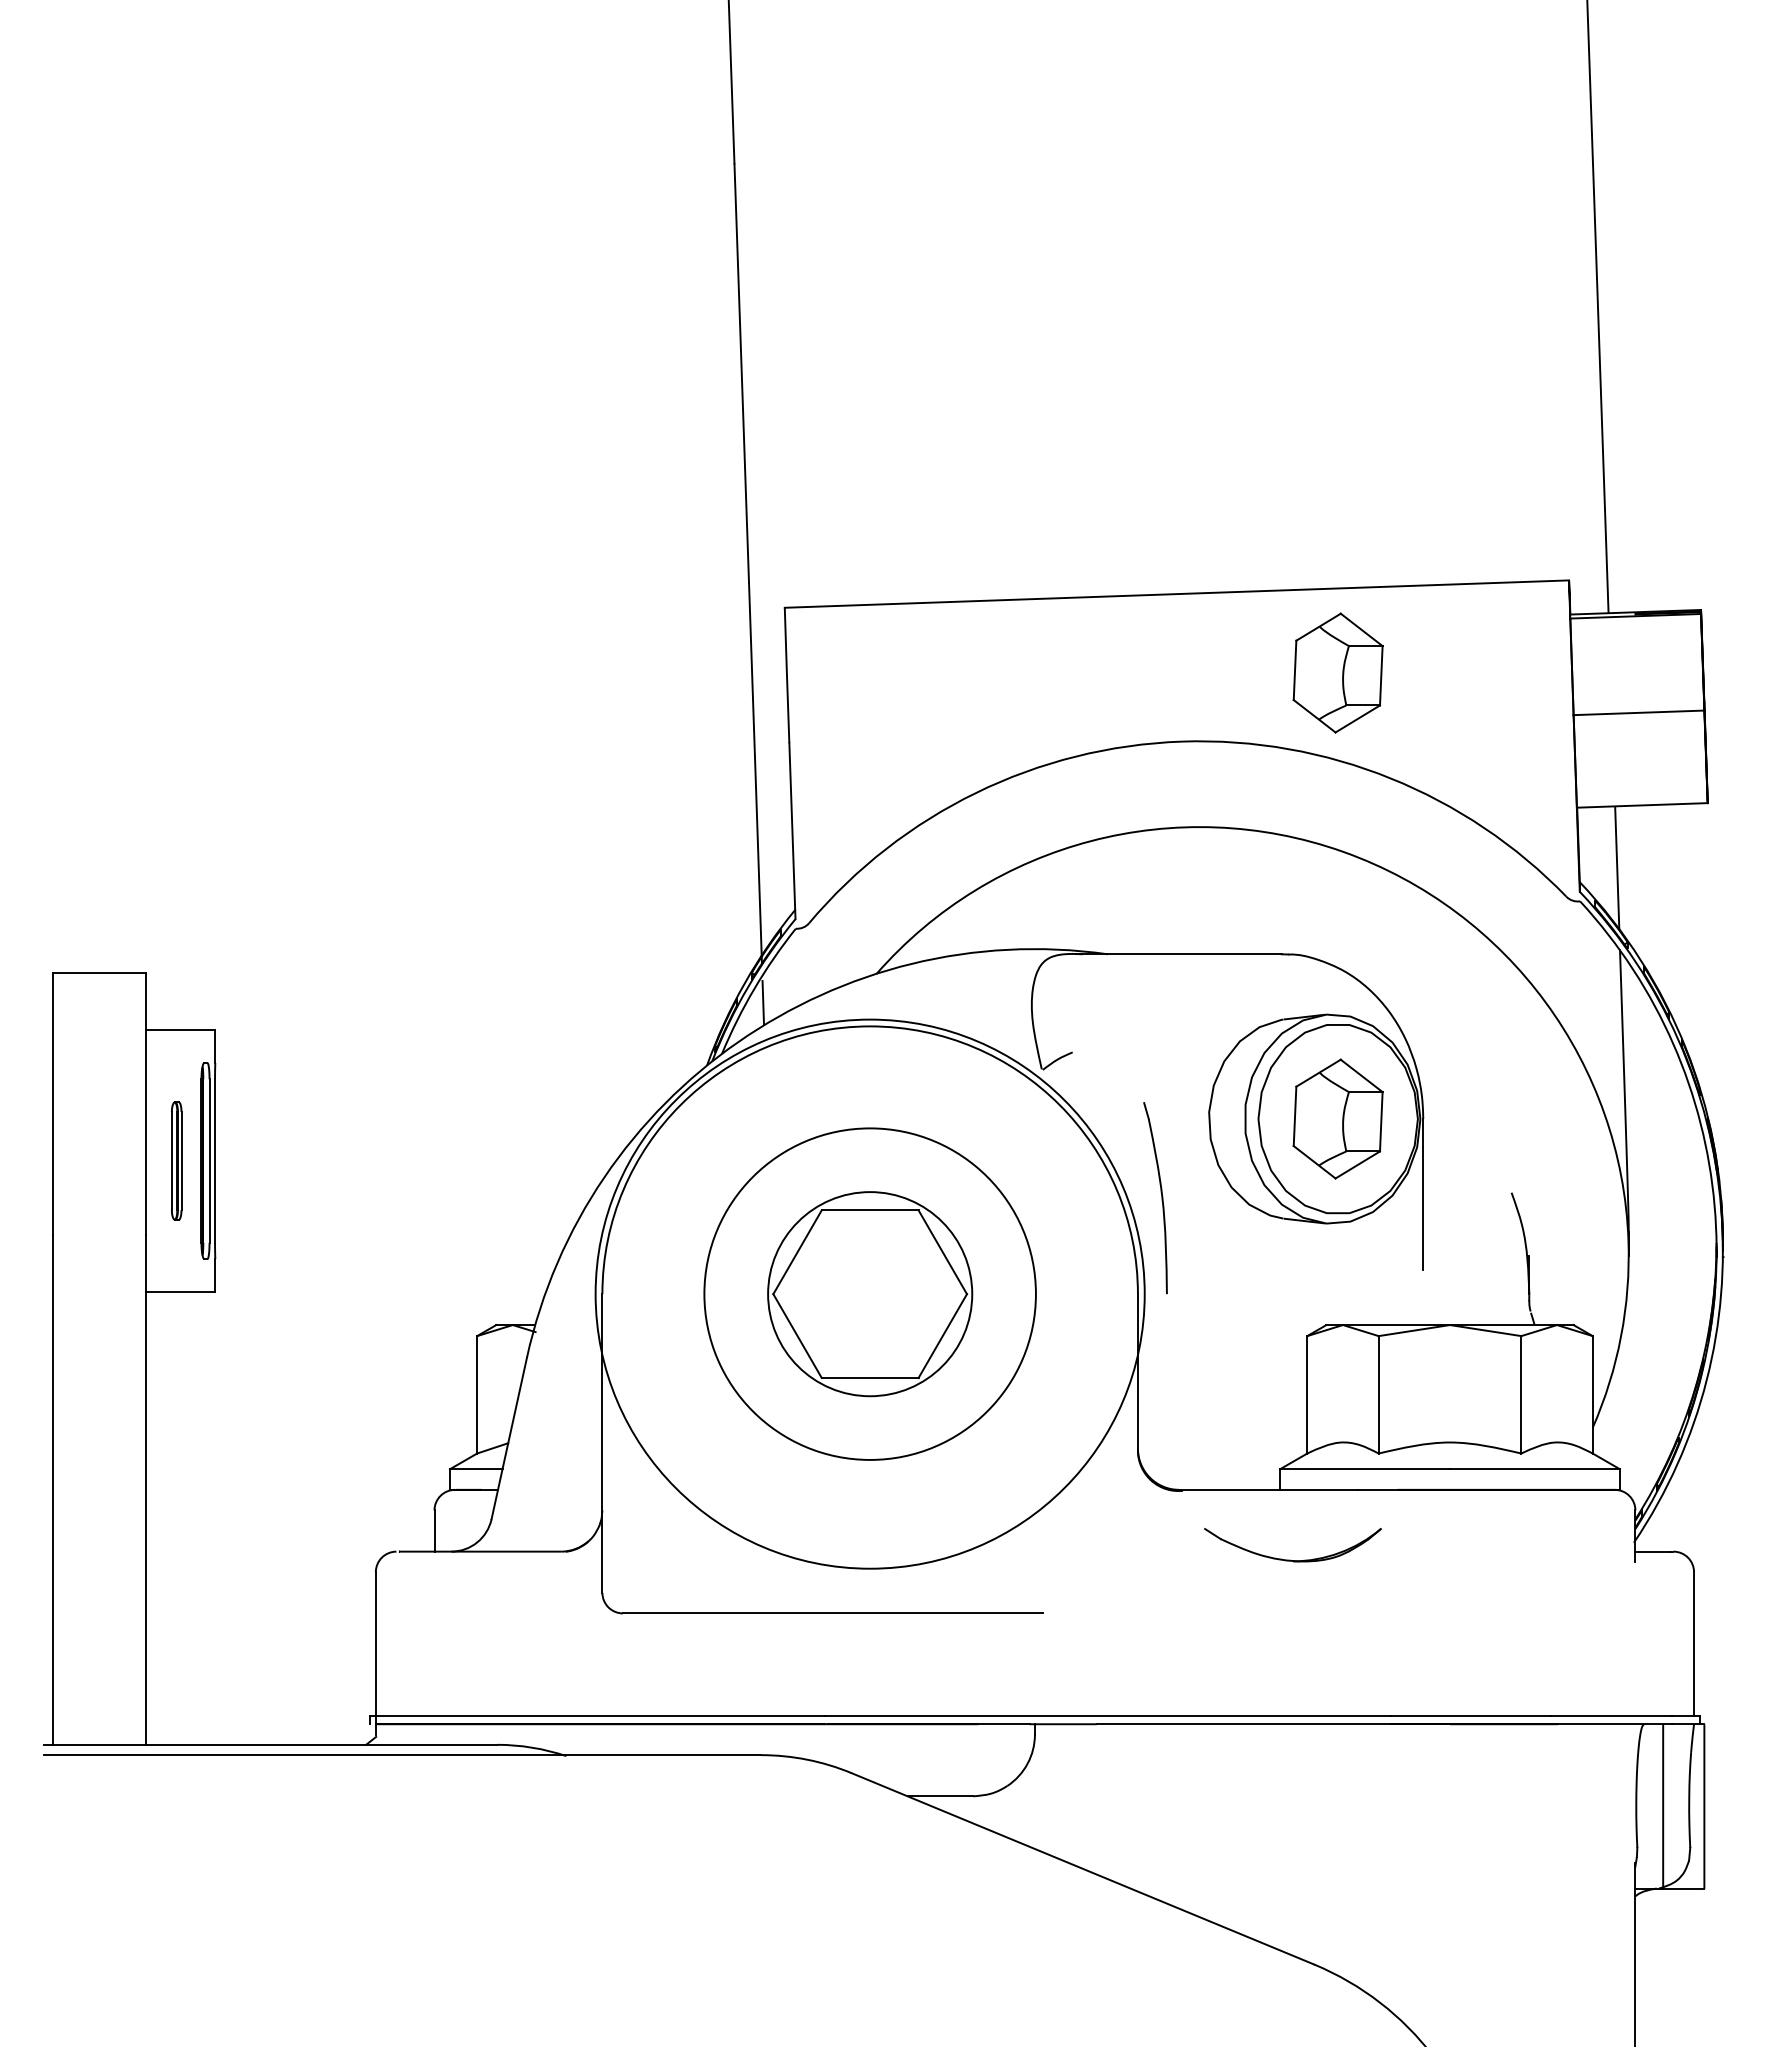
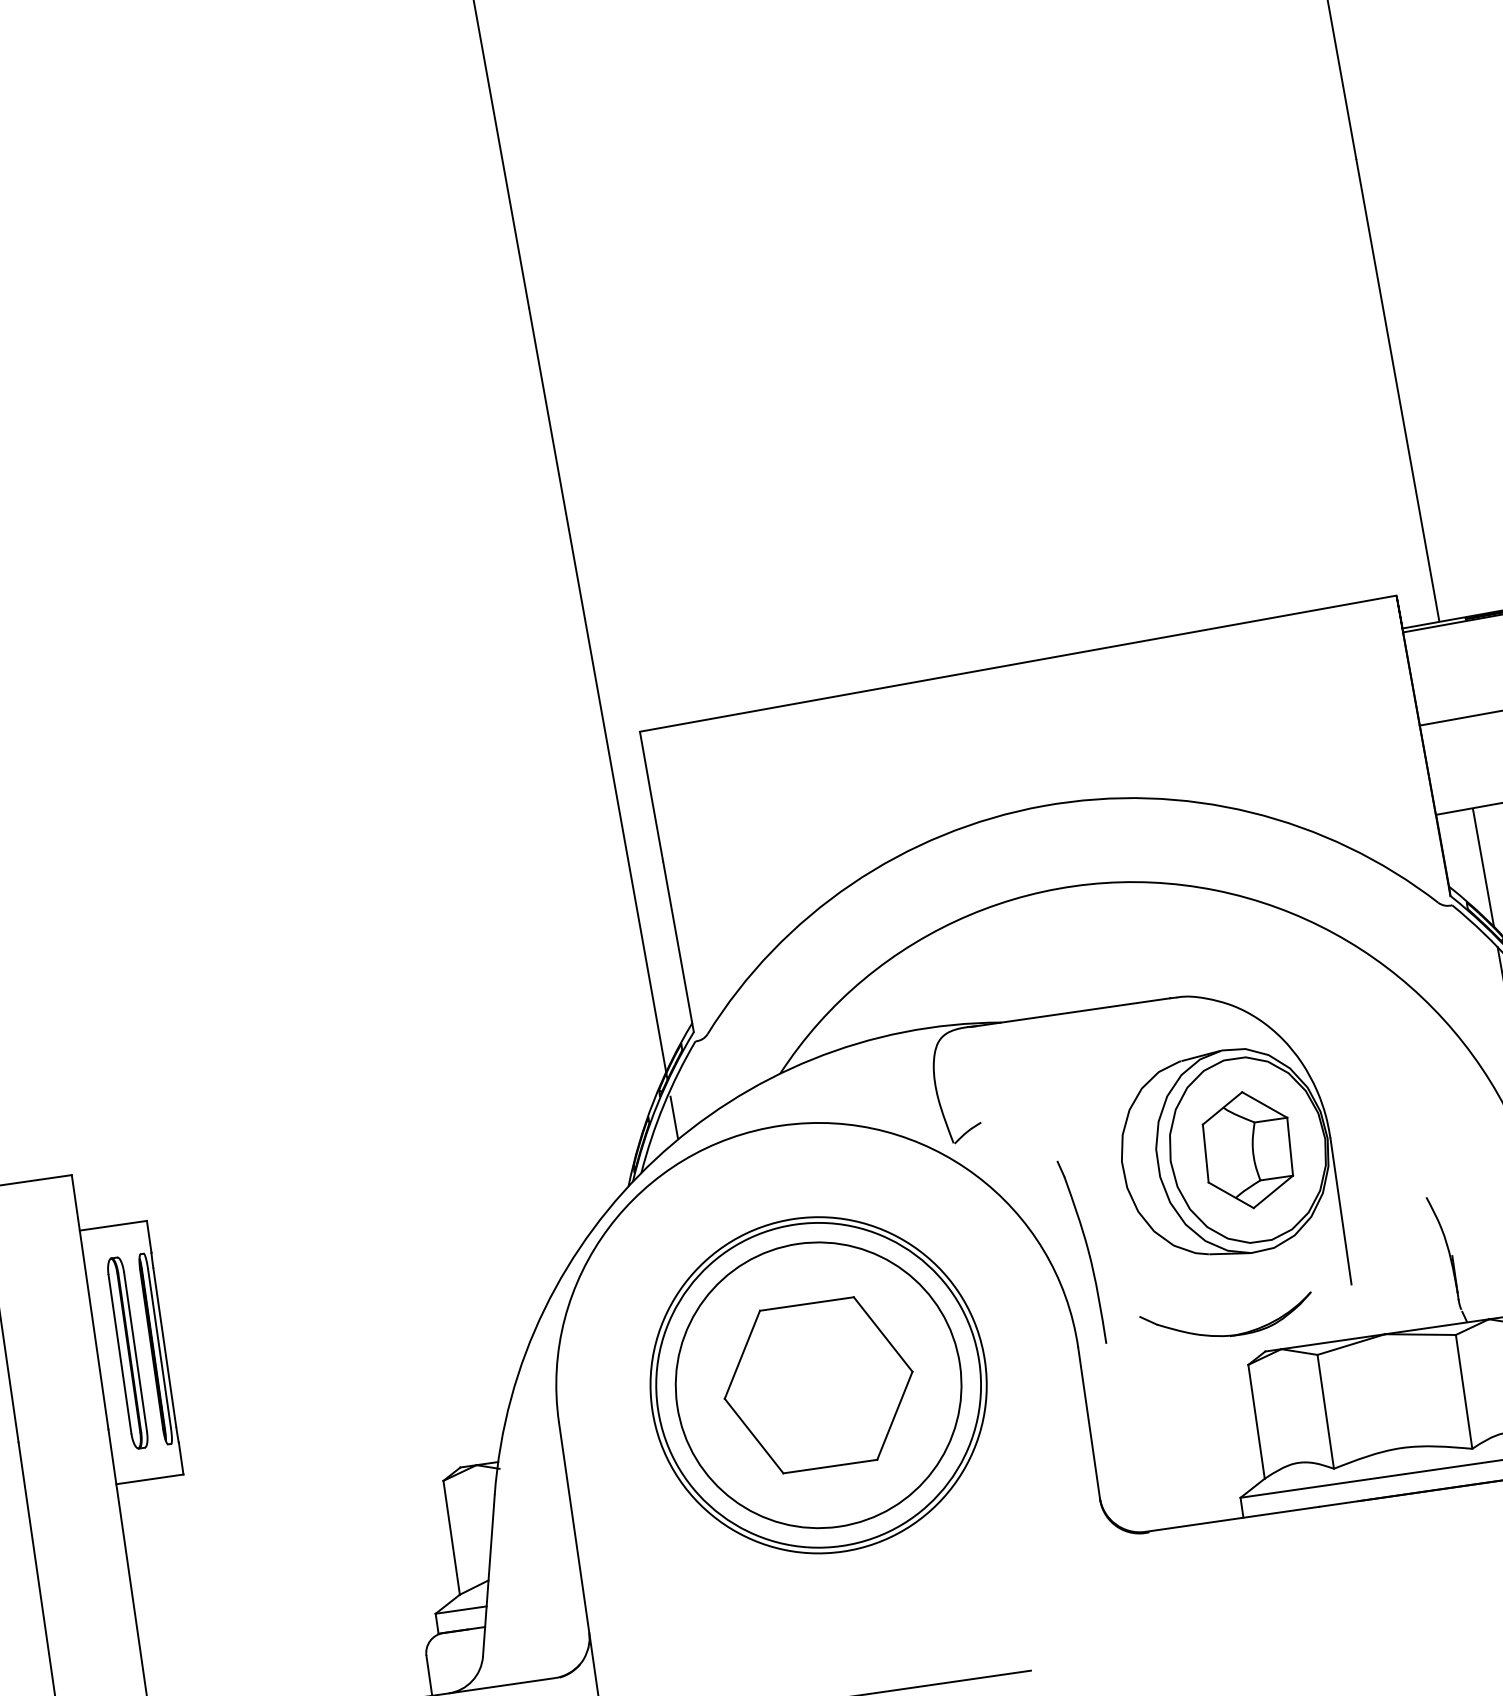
part: (1337, 672) -> (1184, 717), removed
part: (176, 1160) -> (127, 1352), size x1.67
circle: (869, 1293) -> (817, 1384), size x0.62
circle: (870, 1293) -> (818, 1384), size x1.43
part: (1290, 1559) -> (1227, 1334), moved

